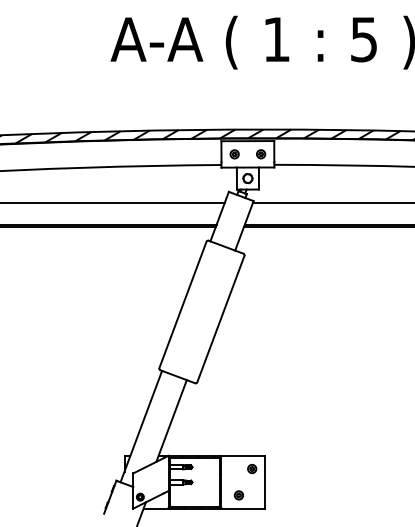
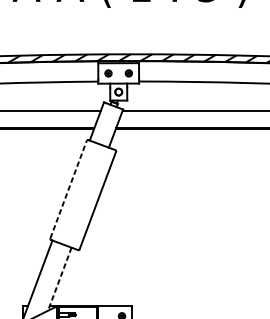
line: (183, 304) -> (69, 189), solid -> dashed
line: (171, 421) -> (59, 279), solid -> dashed

